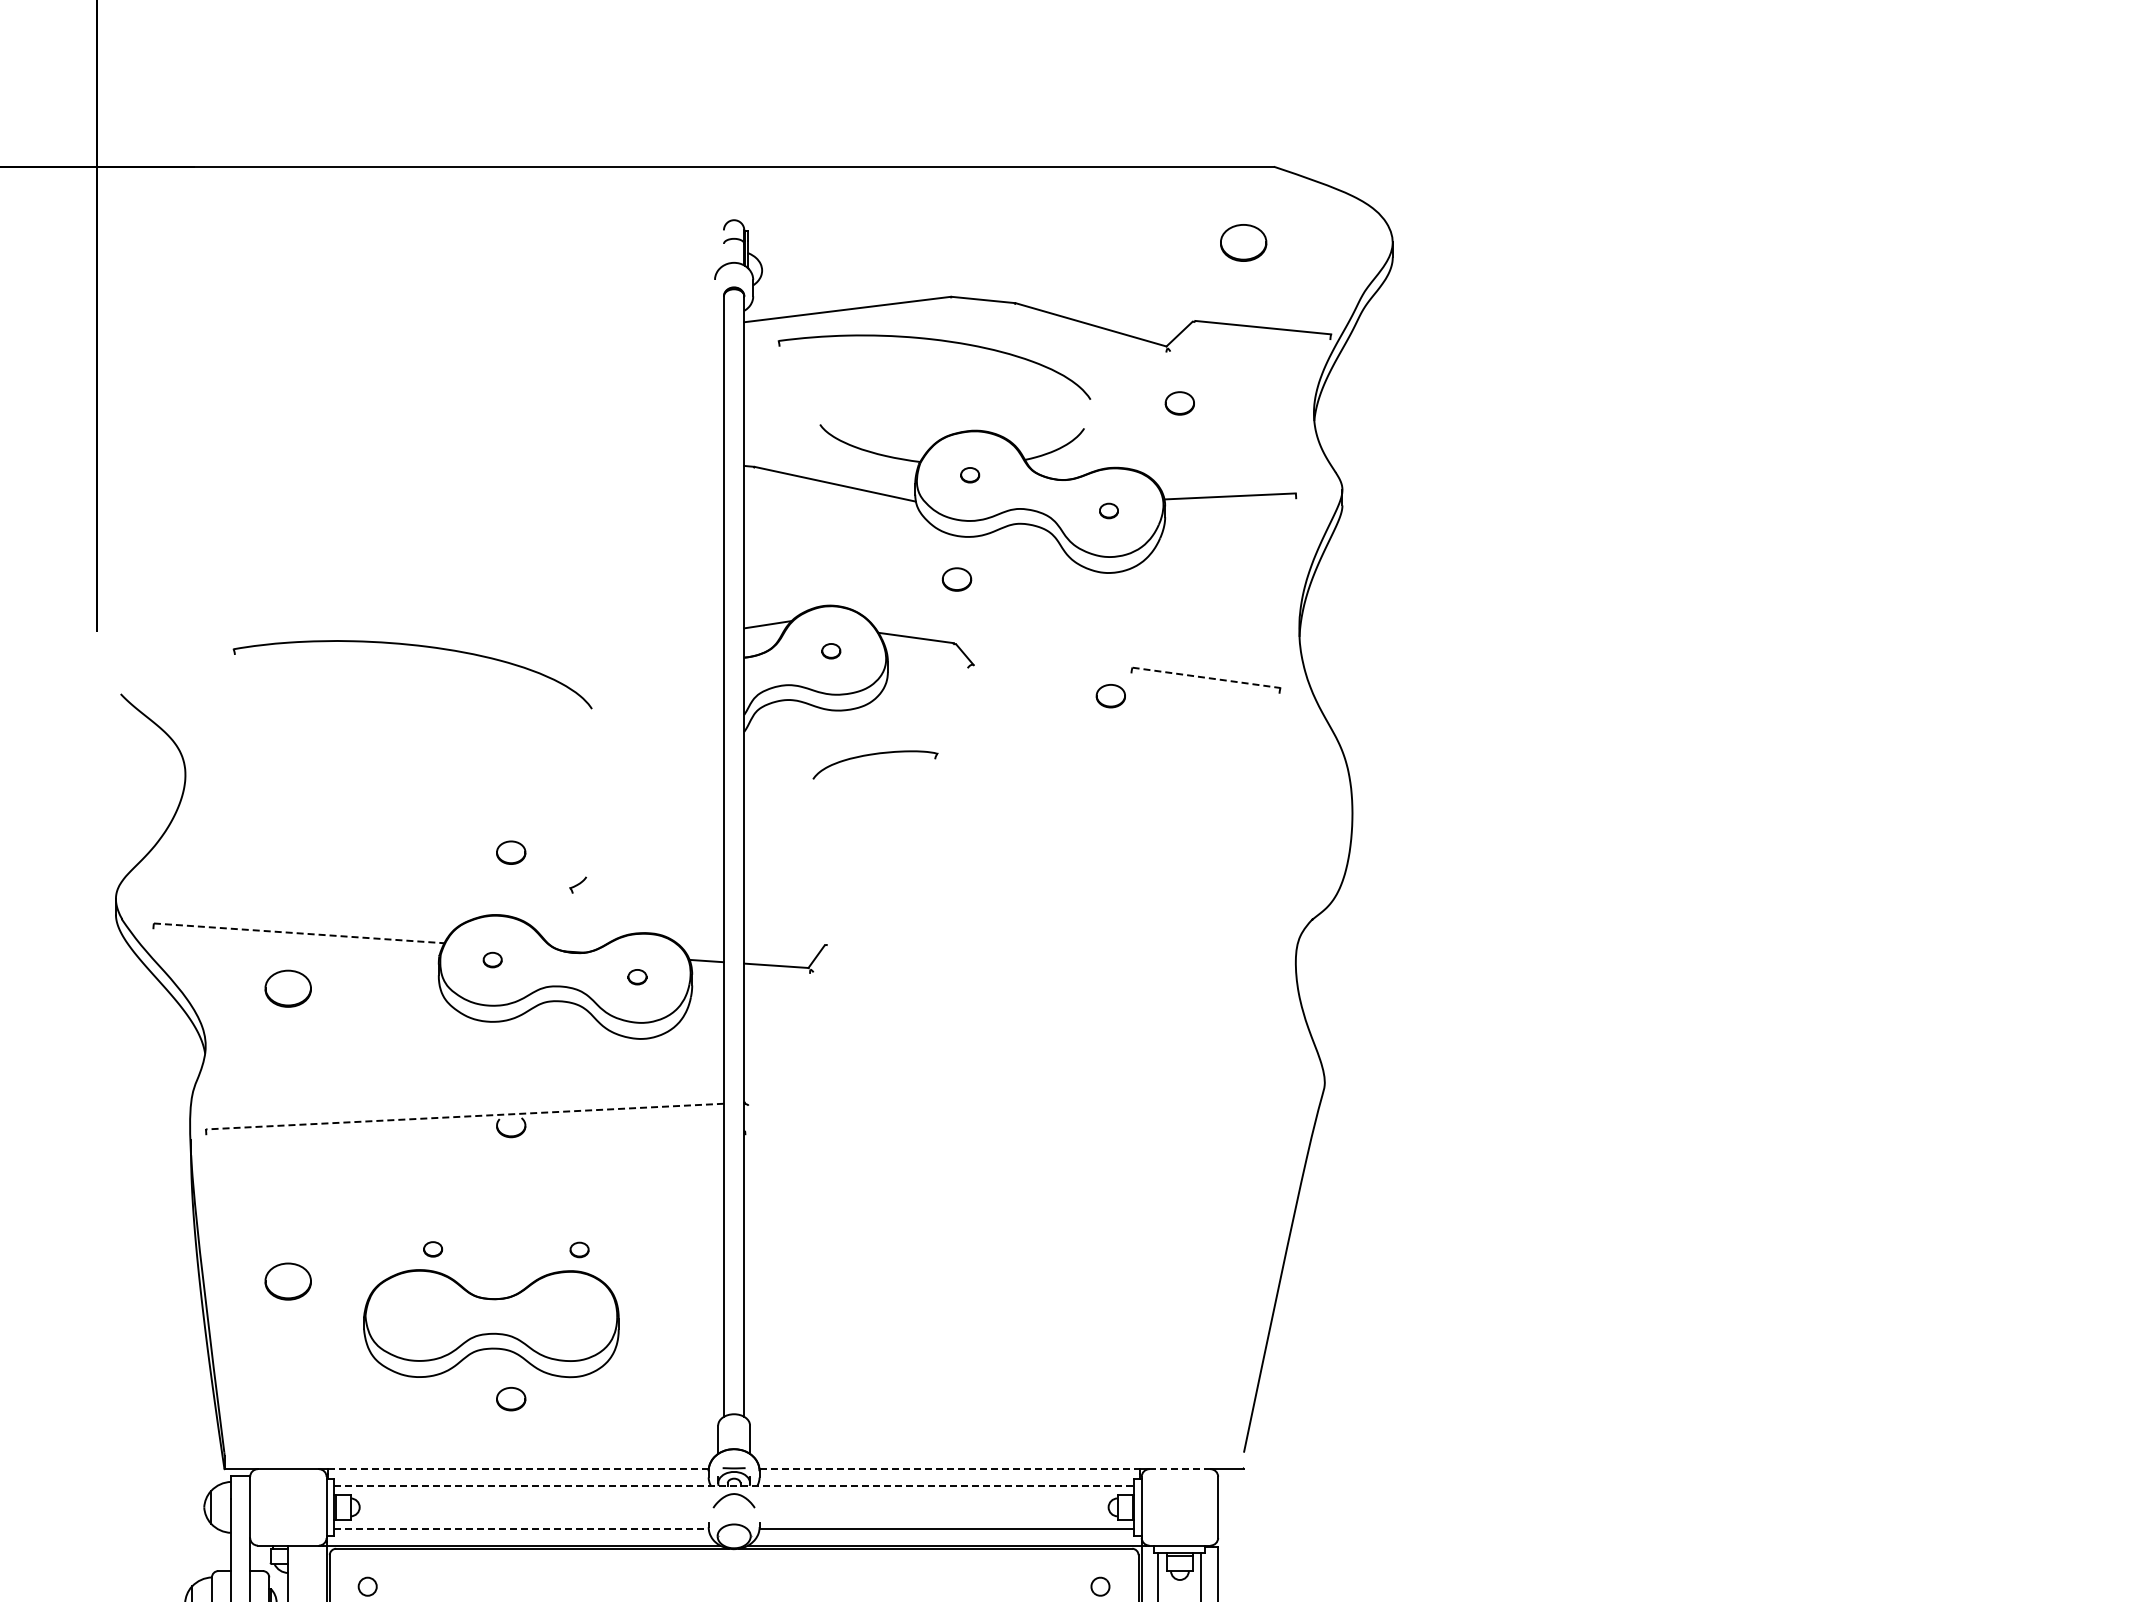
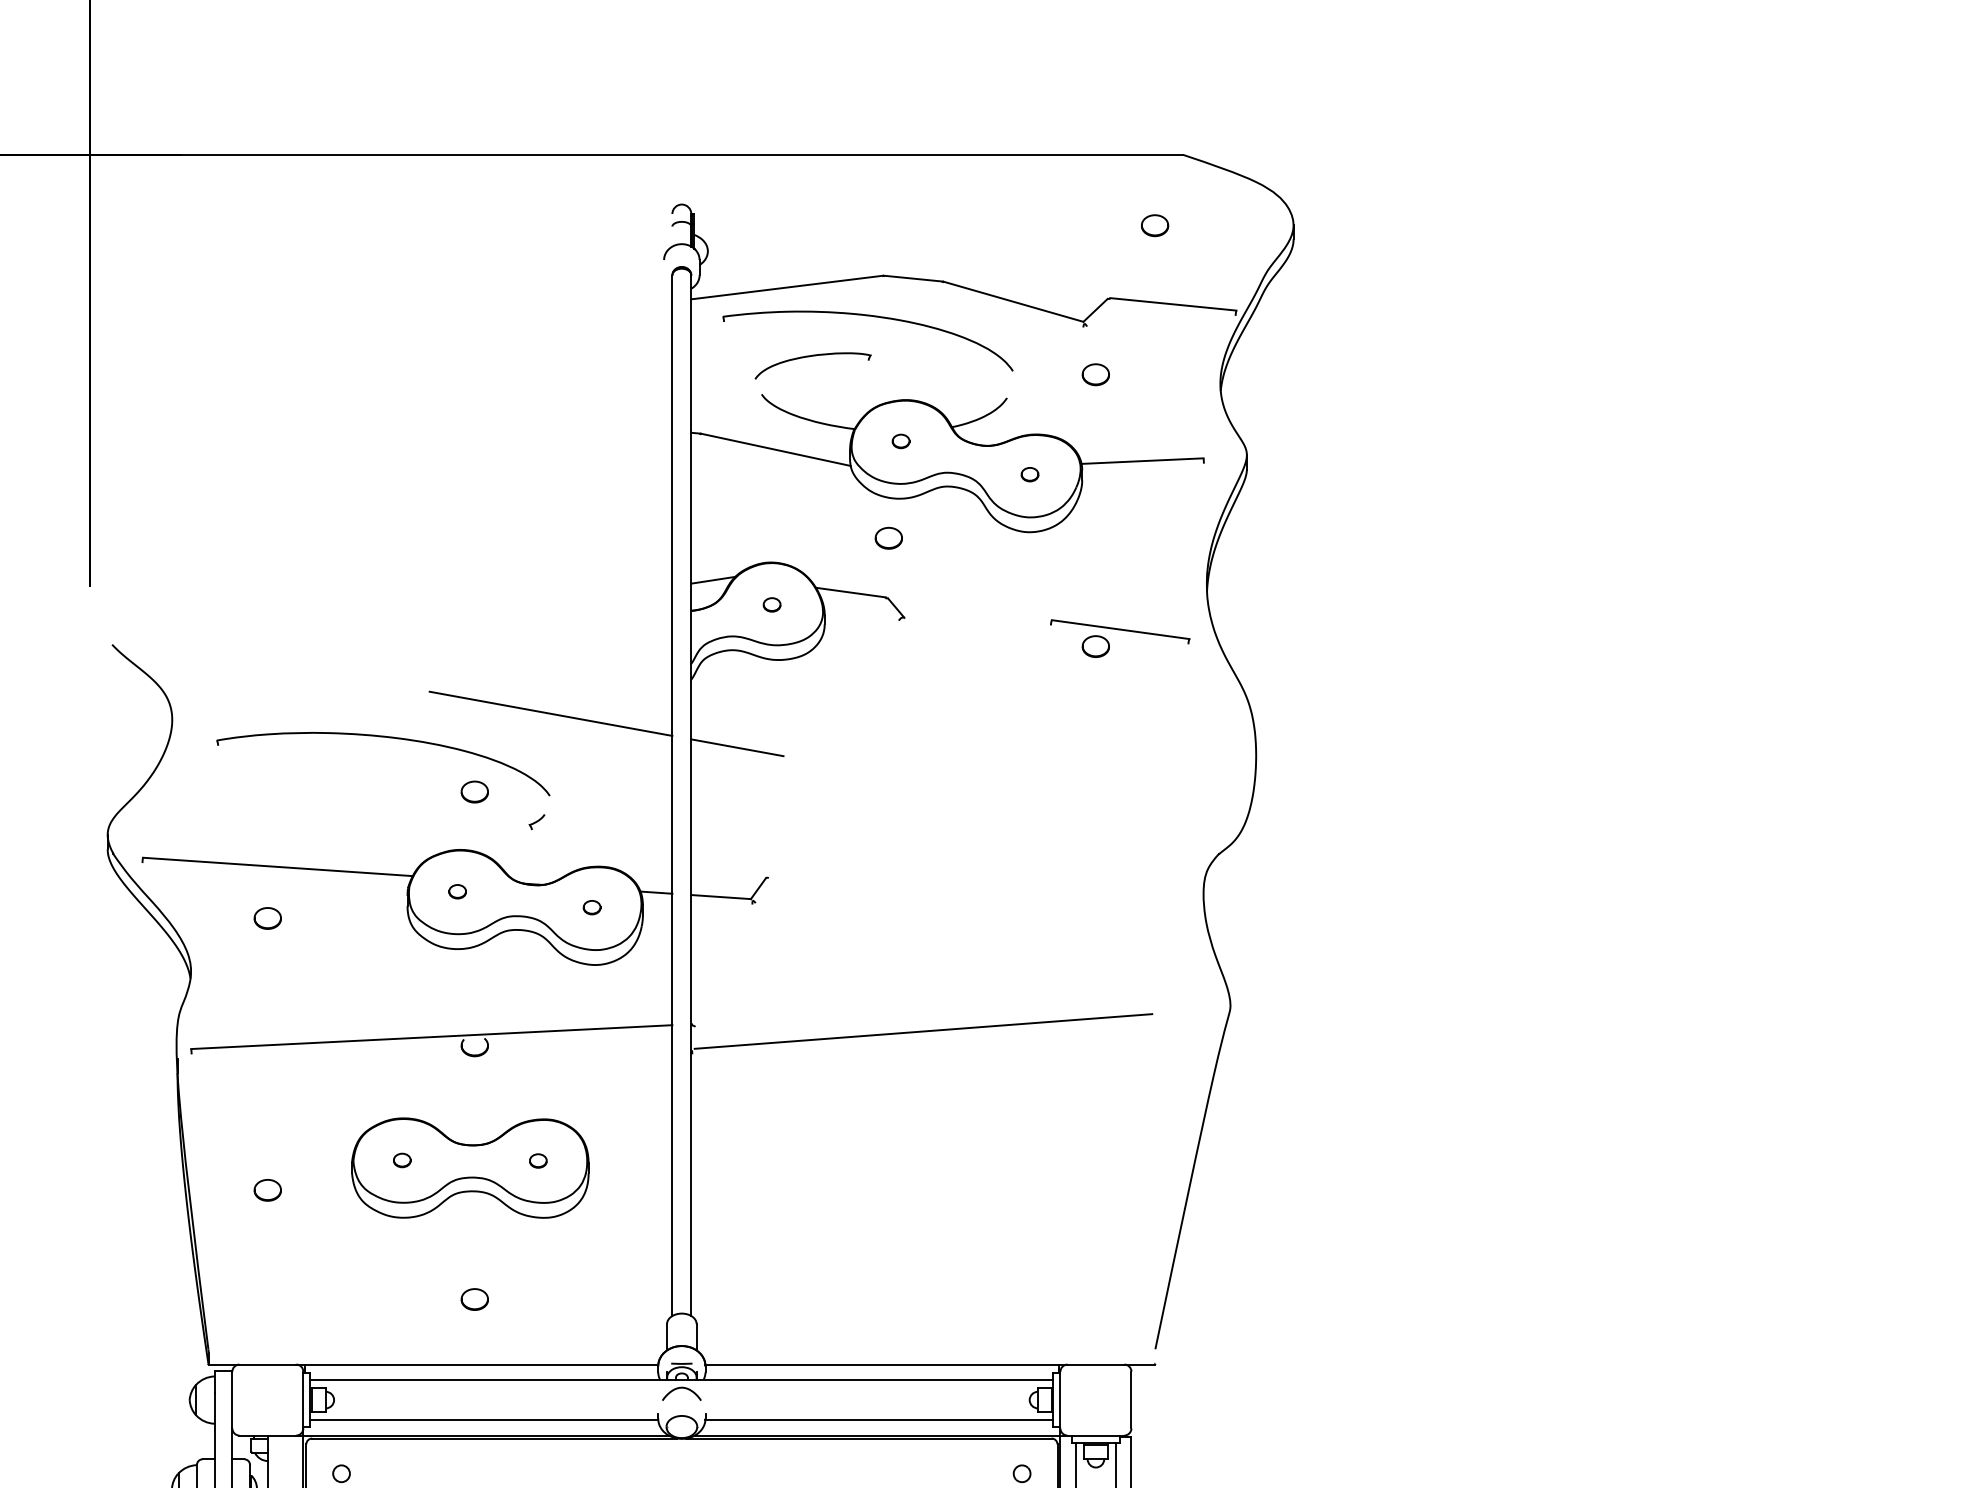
part: (1243, 242) -> (1154, 225), size x0.62
part: (414, 646) -> (384, 737), moved
line: (1206, 677) -> (1120, 629), dashed -> solid
part: (1110, 696) -> (1095, 646), moved
part: (873, 755) -> (811, 357), moved
line: (592, 768) -> (550, 713), added
line: (793, 805) -> (737, 748), added
line: (299, 933) -> (278, 867), dashed -> solid
part: (288, 988) -> (267, 918), size x0.62
line: (993, 1110) -> (922, 1031), added
line: (464, 1116) -> (431, 1037), dashed -> solid
part: (288, 1281) -> (267, 1190), size x0.62
part: (491, 1323) -> (470, 1167), moved
line: (518, 1469) -> (481, 1364), dashed -> solid
line: (950, 1469) -> (882, 1364), dashed -> solid
line: (1179, 1469) -> (1095, 1364), dashed -> solid
line: (734, 1485) -> (682, 1379), dashed -> solid
line: (521, 1528) -> (484, 1419), dashed -> solid

